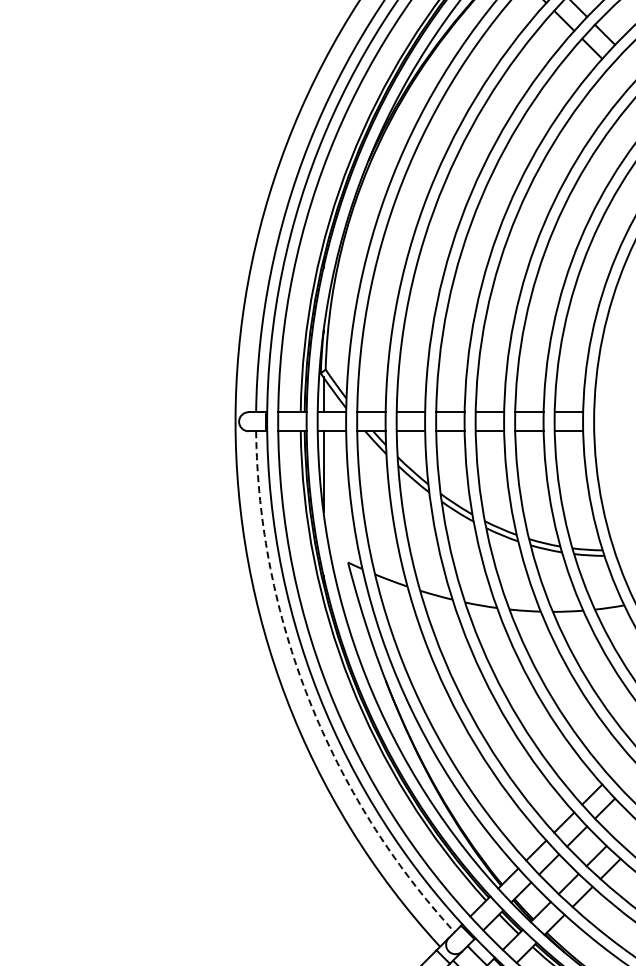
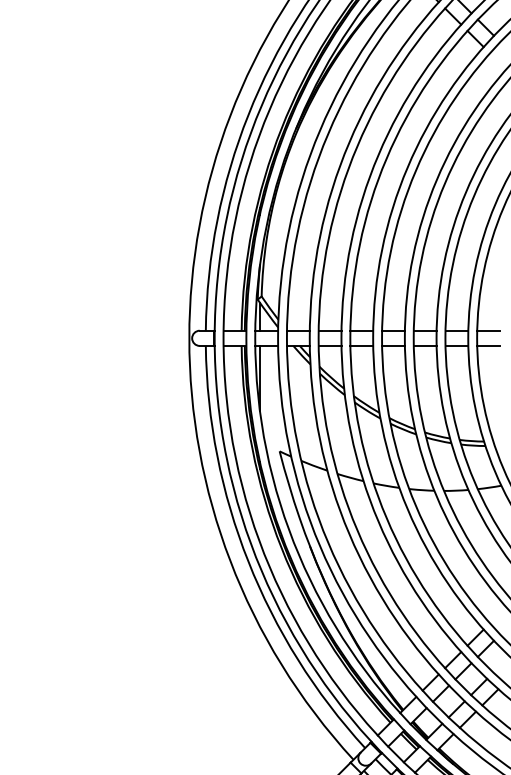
line: (608, 412) -> (488, 330), added
line: (608, 431) -> (488, 346), added
arc: (309, 700) -> (248, 562), dashed -> solid

